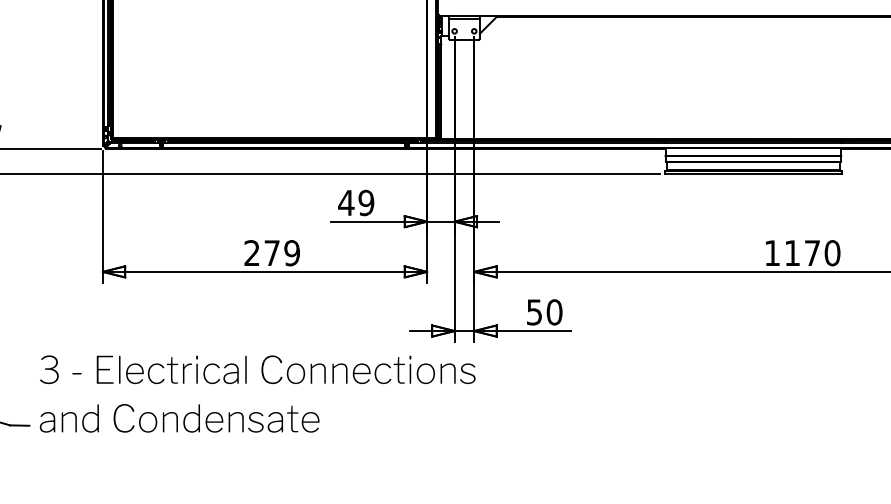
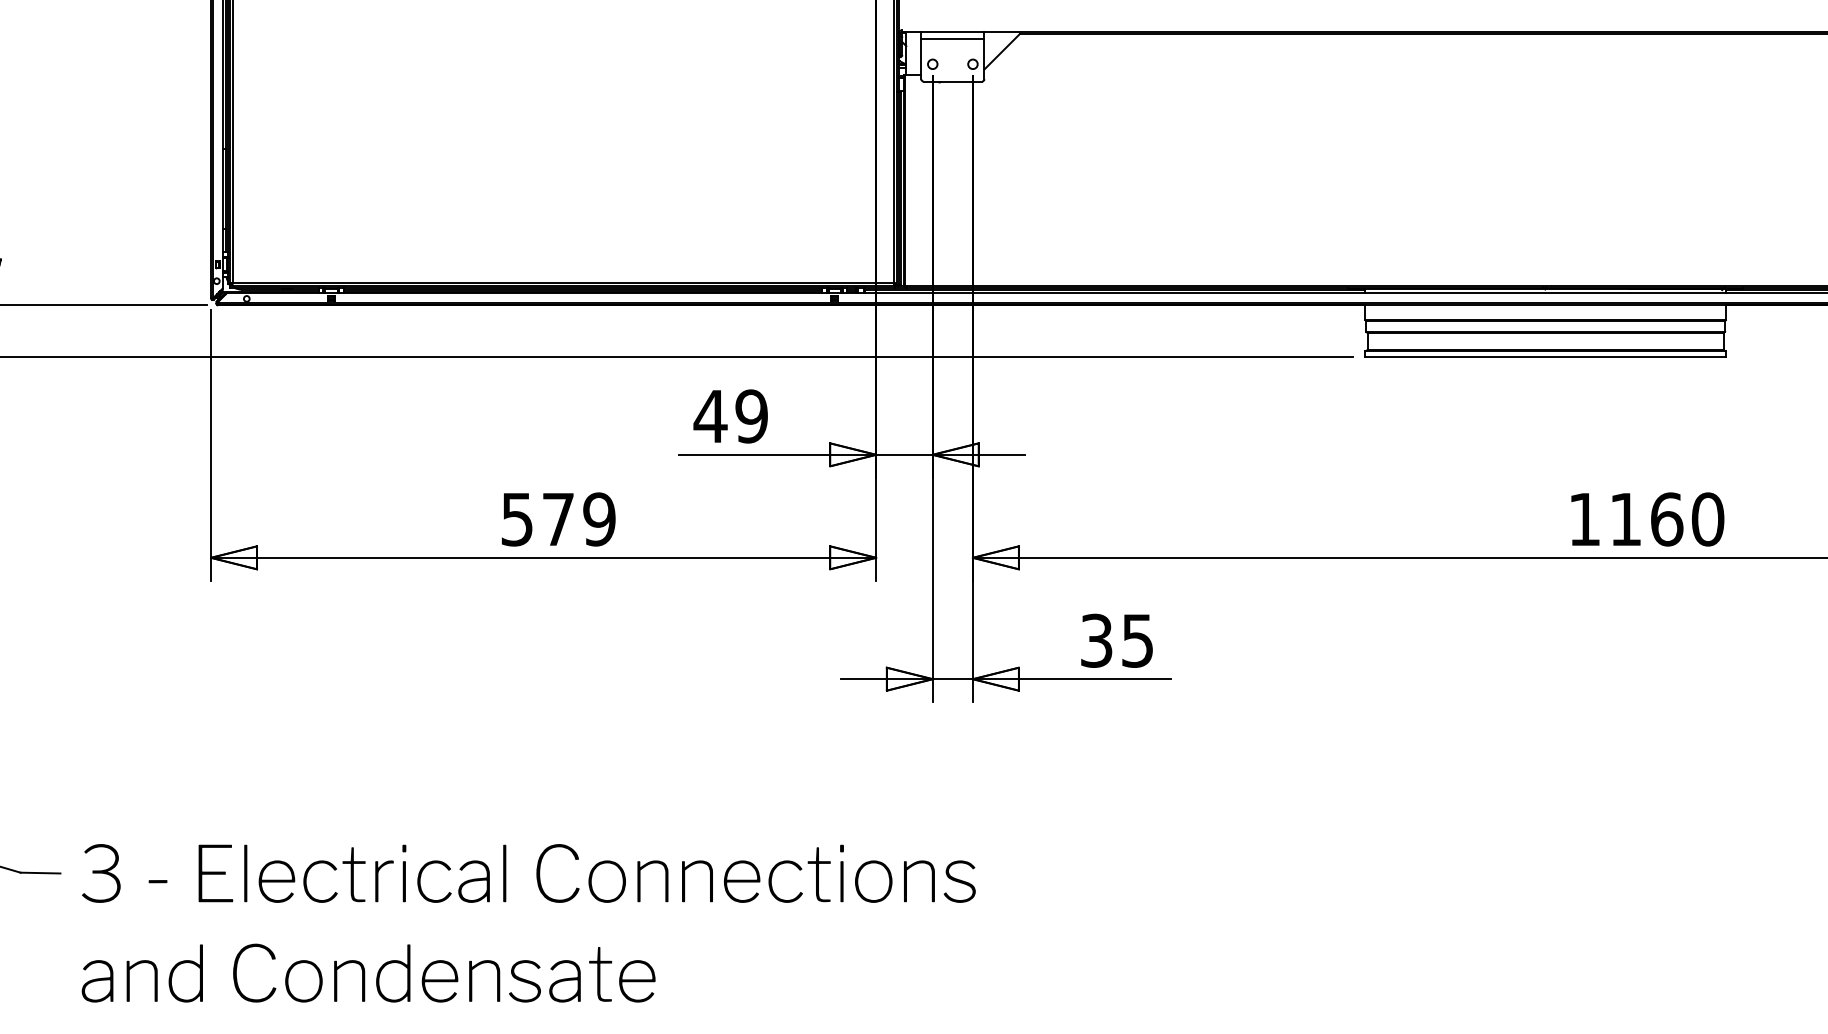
text: (251, 253) -> (516, 520), 279 -> 579
text: (812, 253) -> (1666, 520), 1170 -> 1160
text: (544, 312) -> (1117, 641), 50 -> 35
text: (257, 393) -> (528, 922), moved

